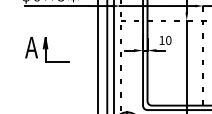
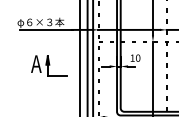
part: (47, 49) -> (49, 65), moved

